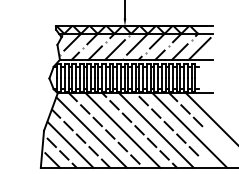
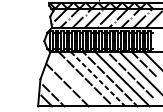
line: (123, 130) -> (98, 79), solid -> dashed
line: (91, 132) -> (75, 80), removed
line: (70, 144) -> (59, 89), removed

